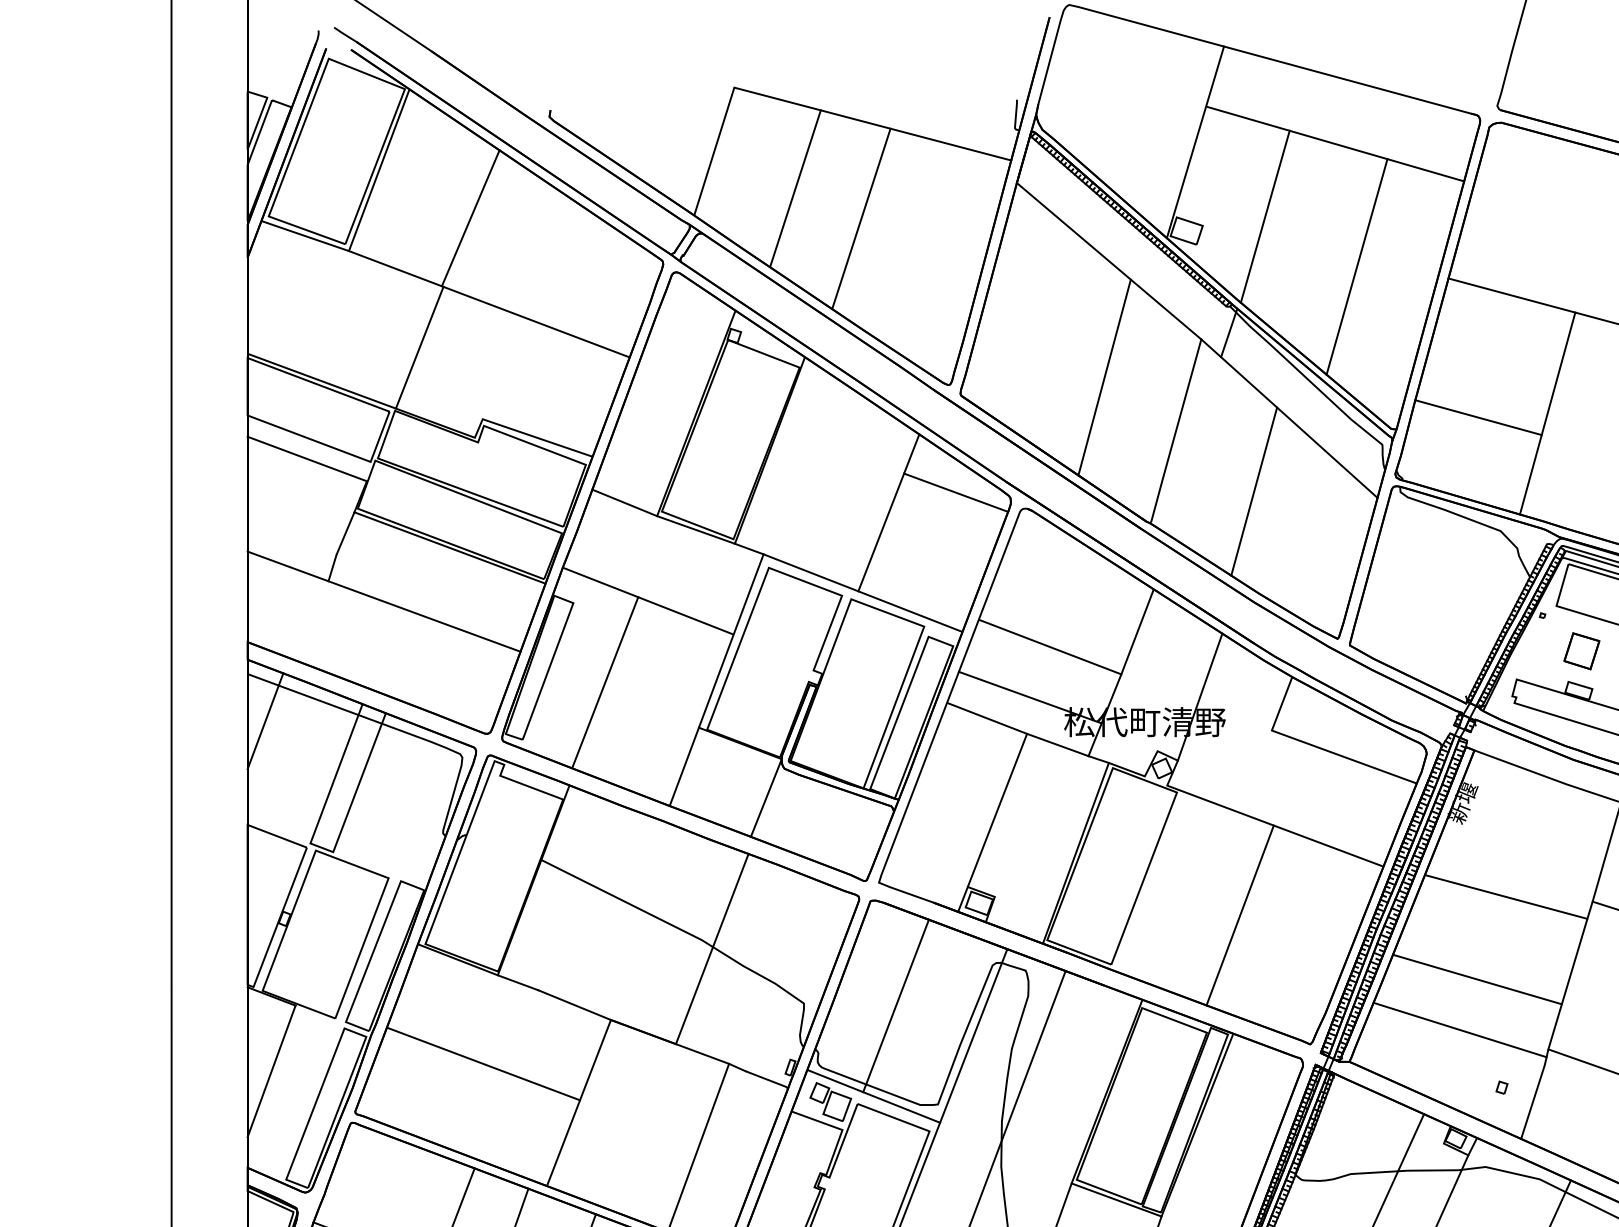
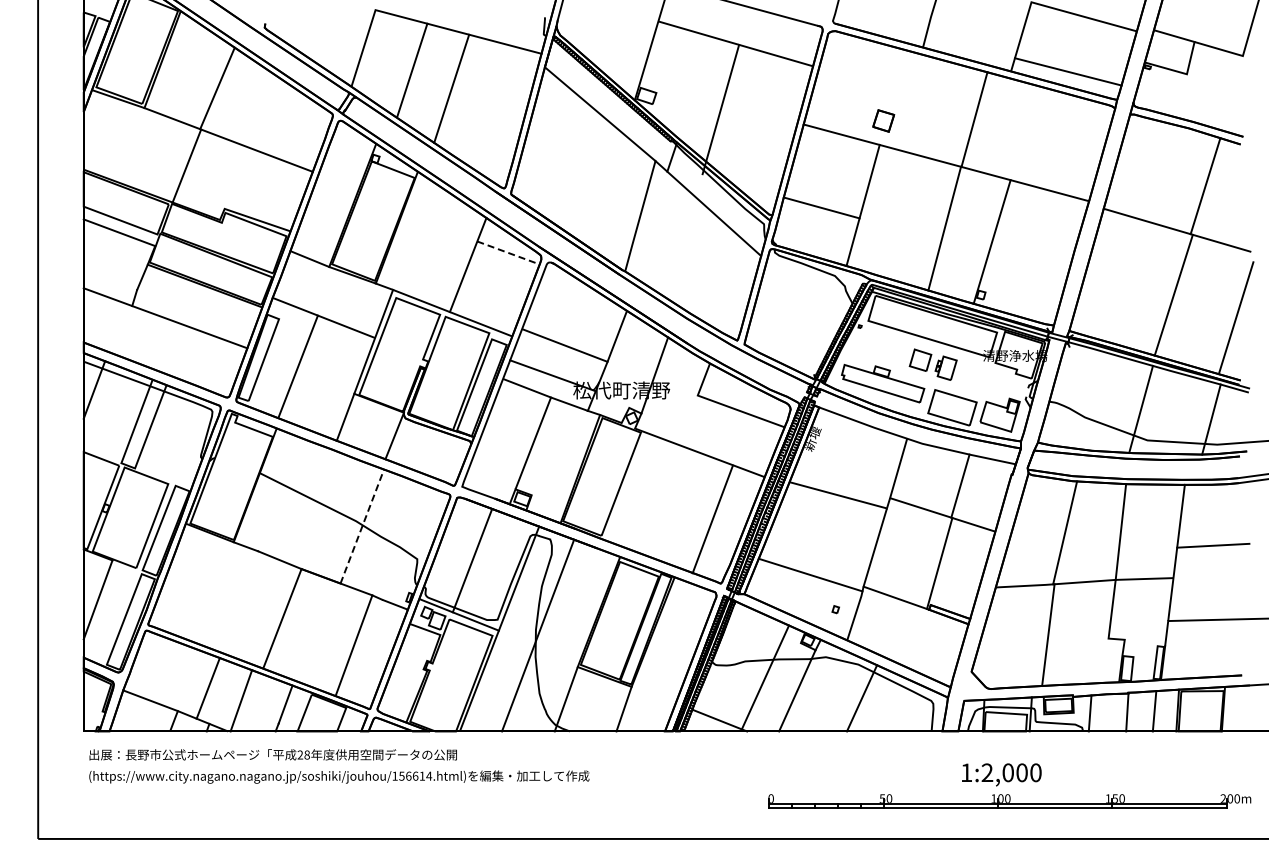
line: (1264, 216) -> (693, 87), removed
line: (1356, 266) -> (720, 109), moved
line: (1104, 376) -> (597, 183), removed
line: (1253, 490) -> (686, 251), removed
line: (956, 493) -> (508, 253), solid -> dashed
part: (1581, 650) -> (883, 120), moved
line: (1239, 915) -> (712, 519), moved
line: (712, 948) -> (362, 526), solid -> dashed
line: (1476, 979) -> (820, 544), removed
line: (484, 1064) -> (225, 595), removed

